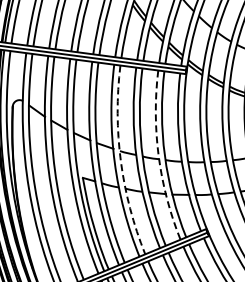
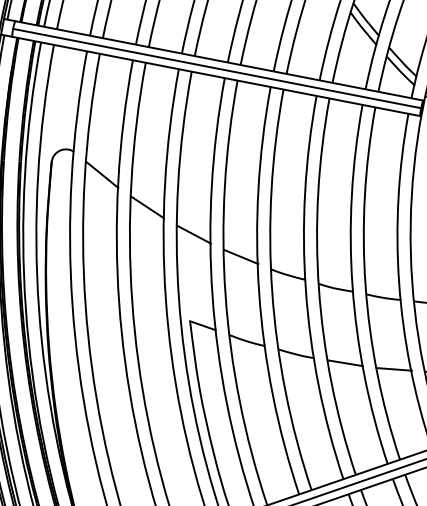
arc: (158, 156) -> (351, 285), dashed -> solid
arc: (120, 161) -> (271, 291), dashed -> solid

